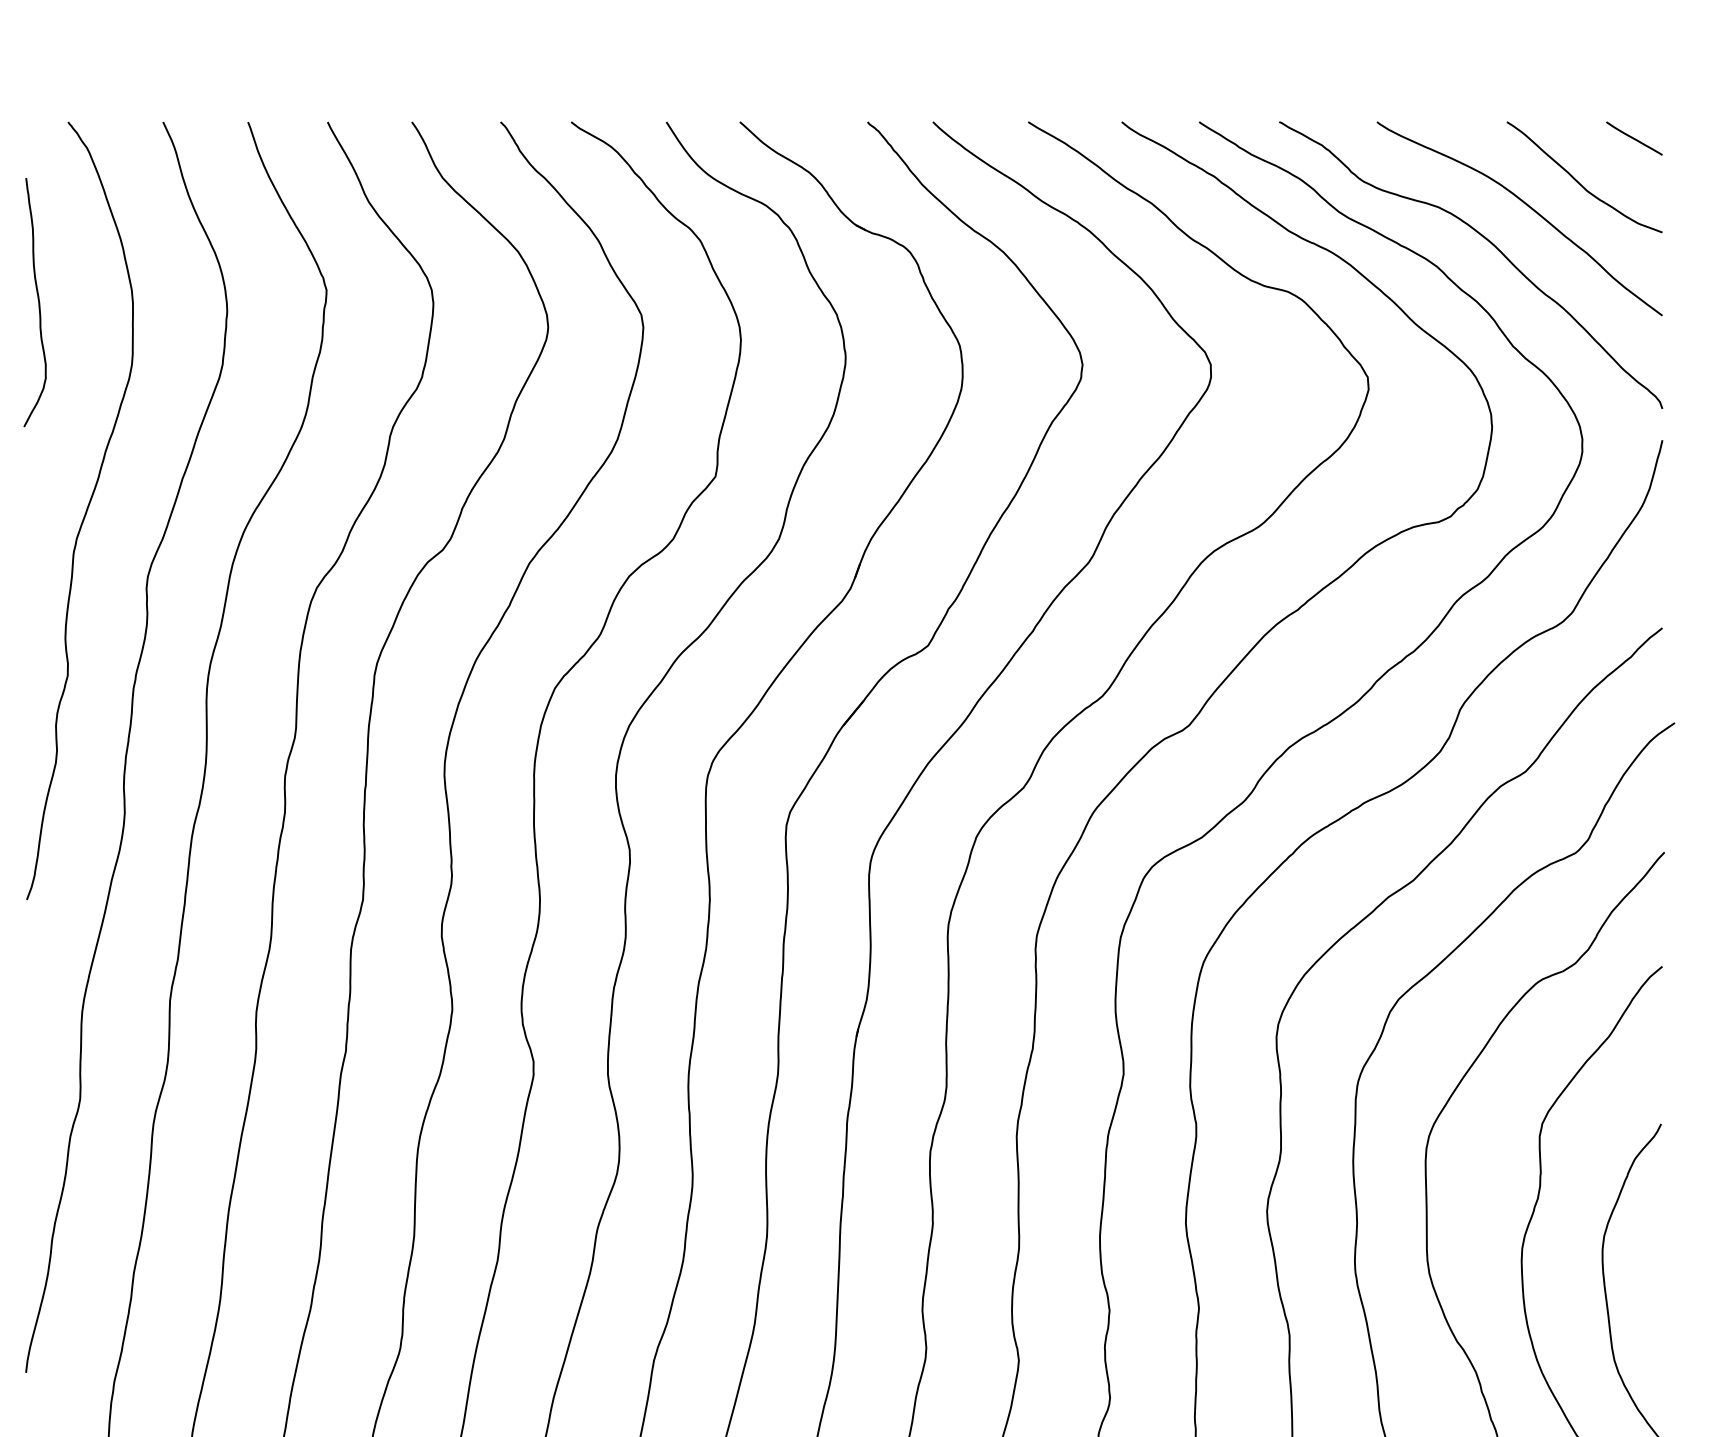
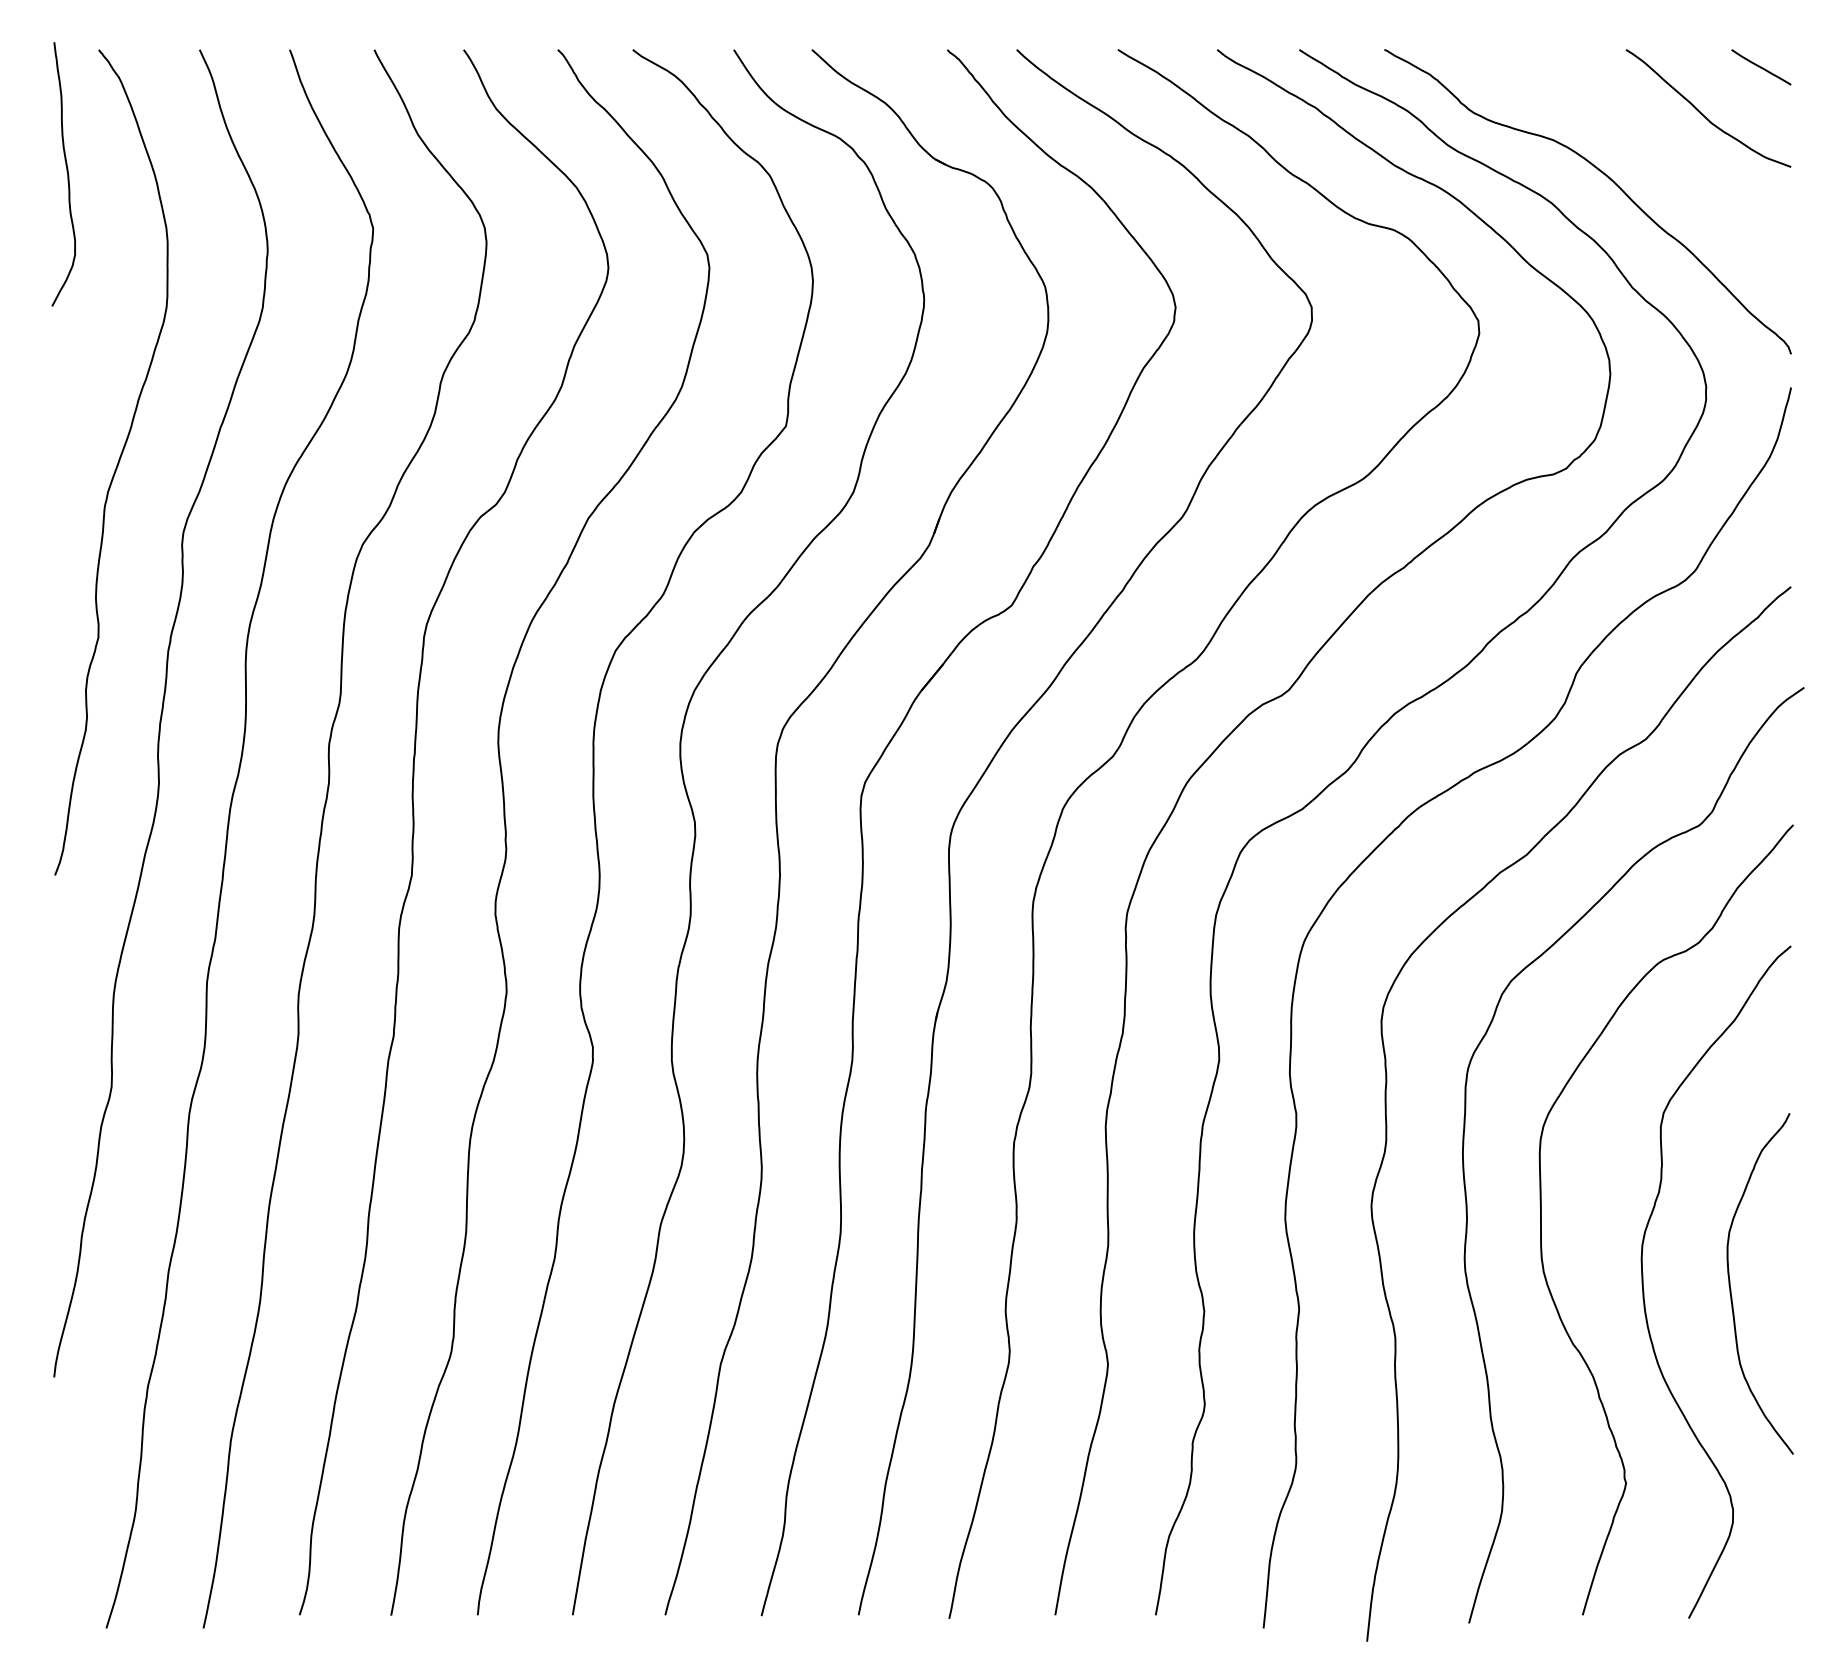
curve: (1529, 208) -> (1650, 141), removed
curve: (38, 302) -> (67, 174), moved

